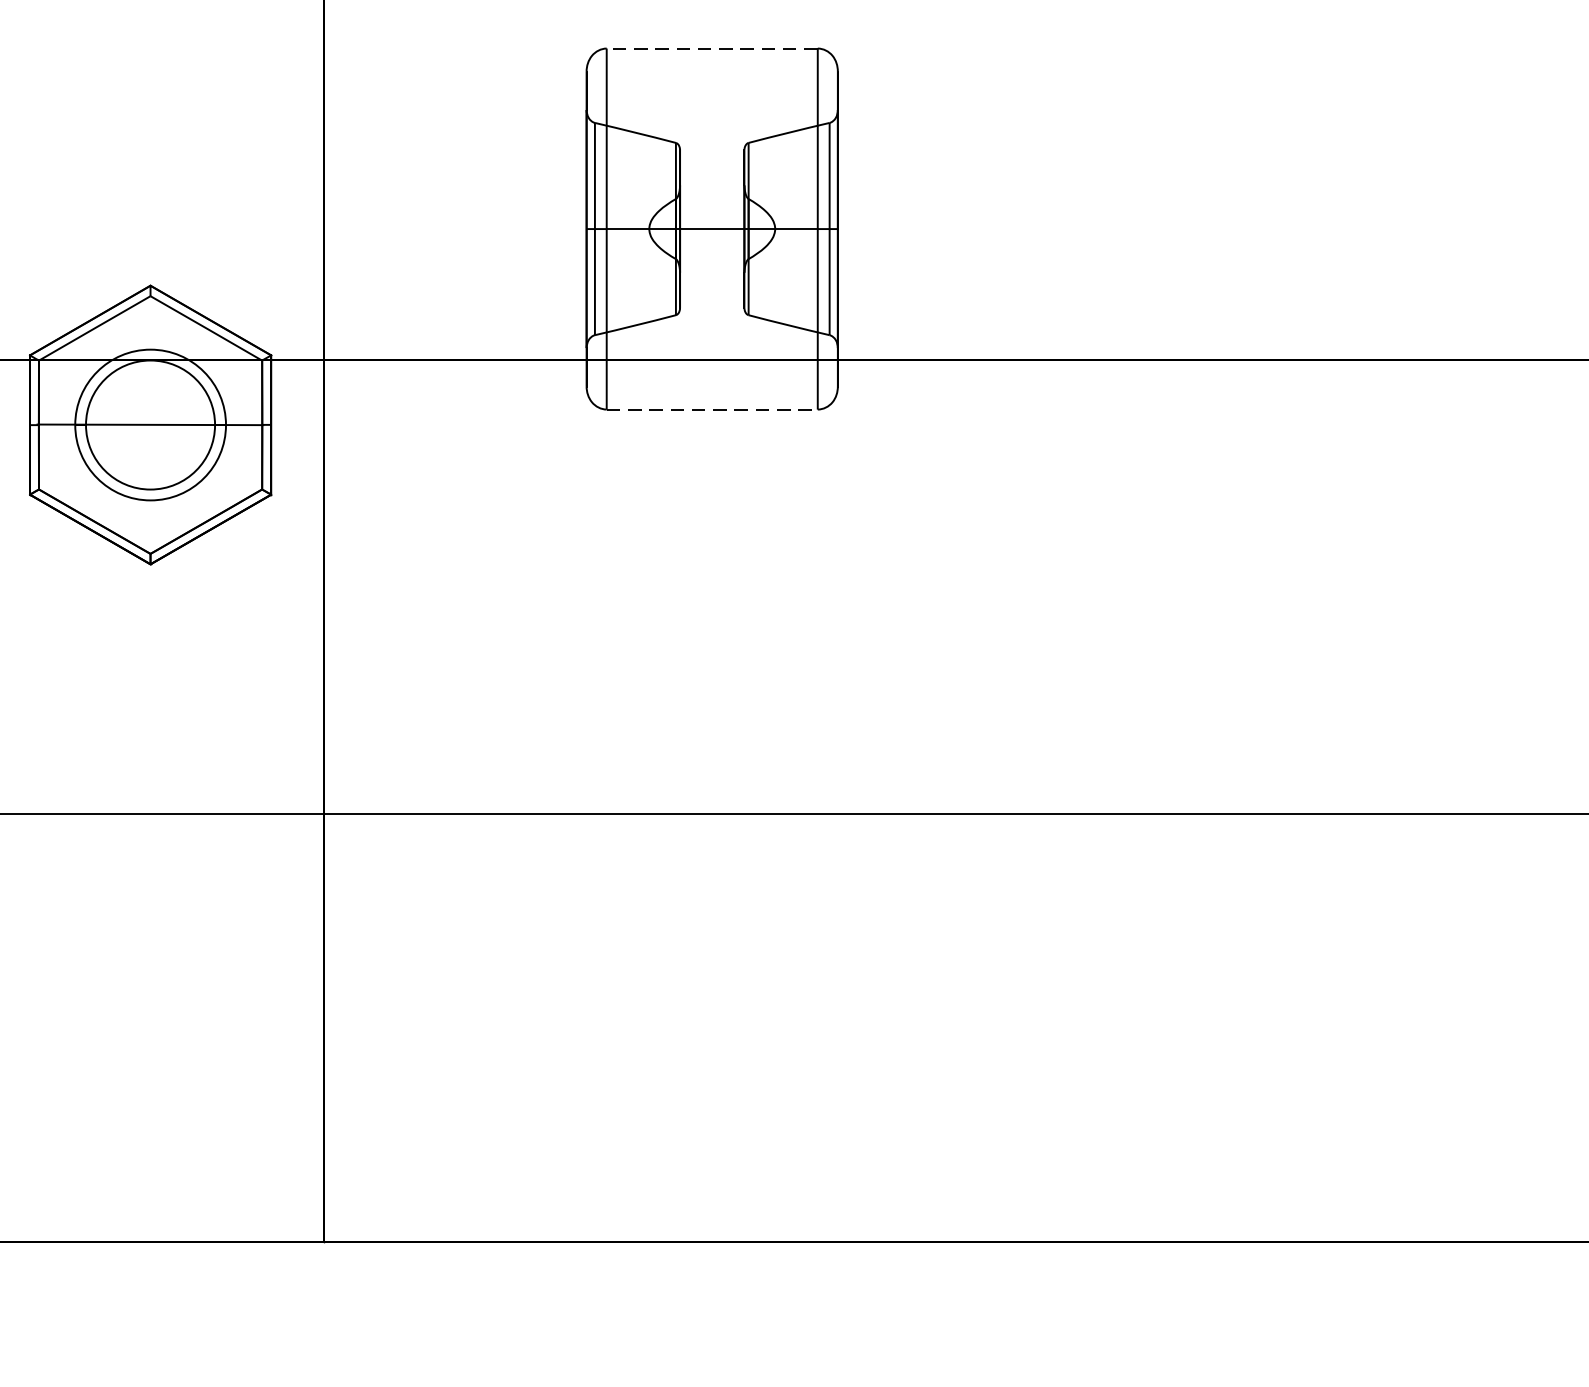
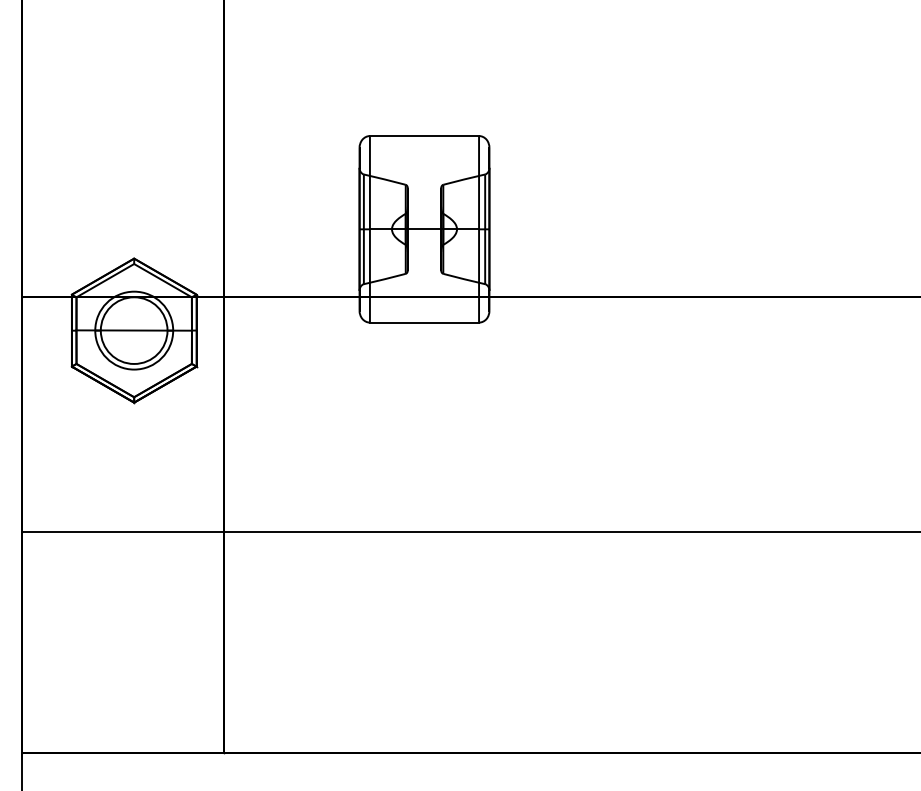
line: (712, 49) -> (424, 136), dashed -> solid
line: (712, 409) -> (424, 322), dashed -> solid

